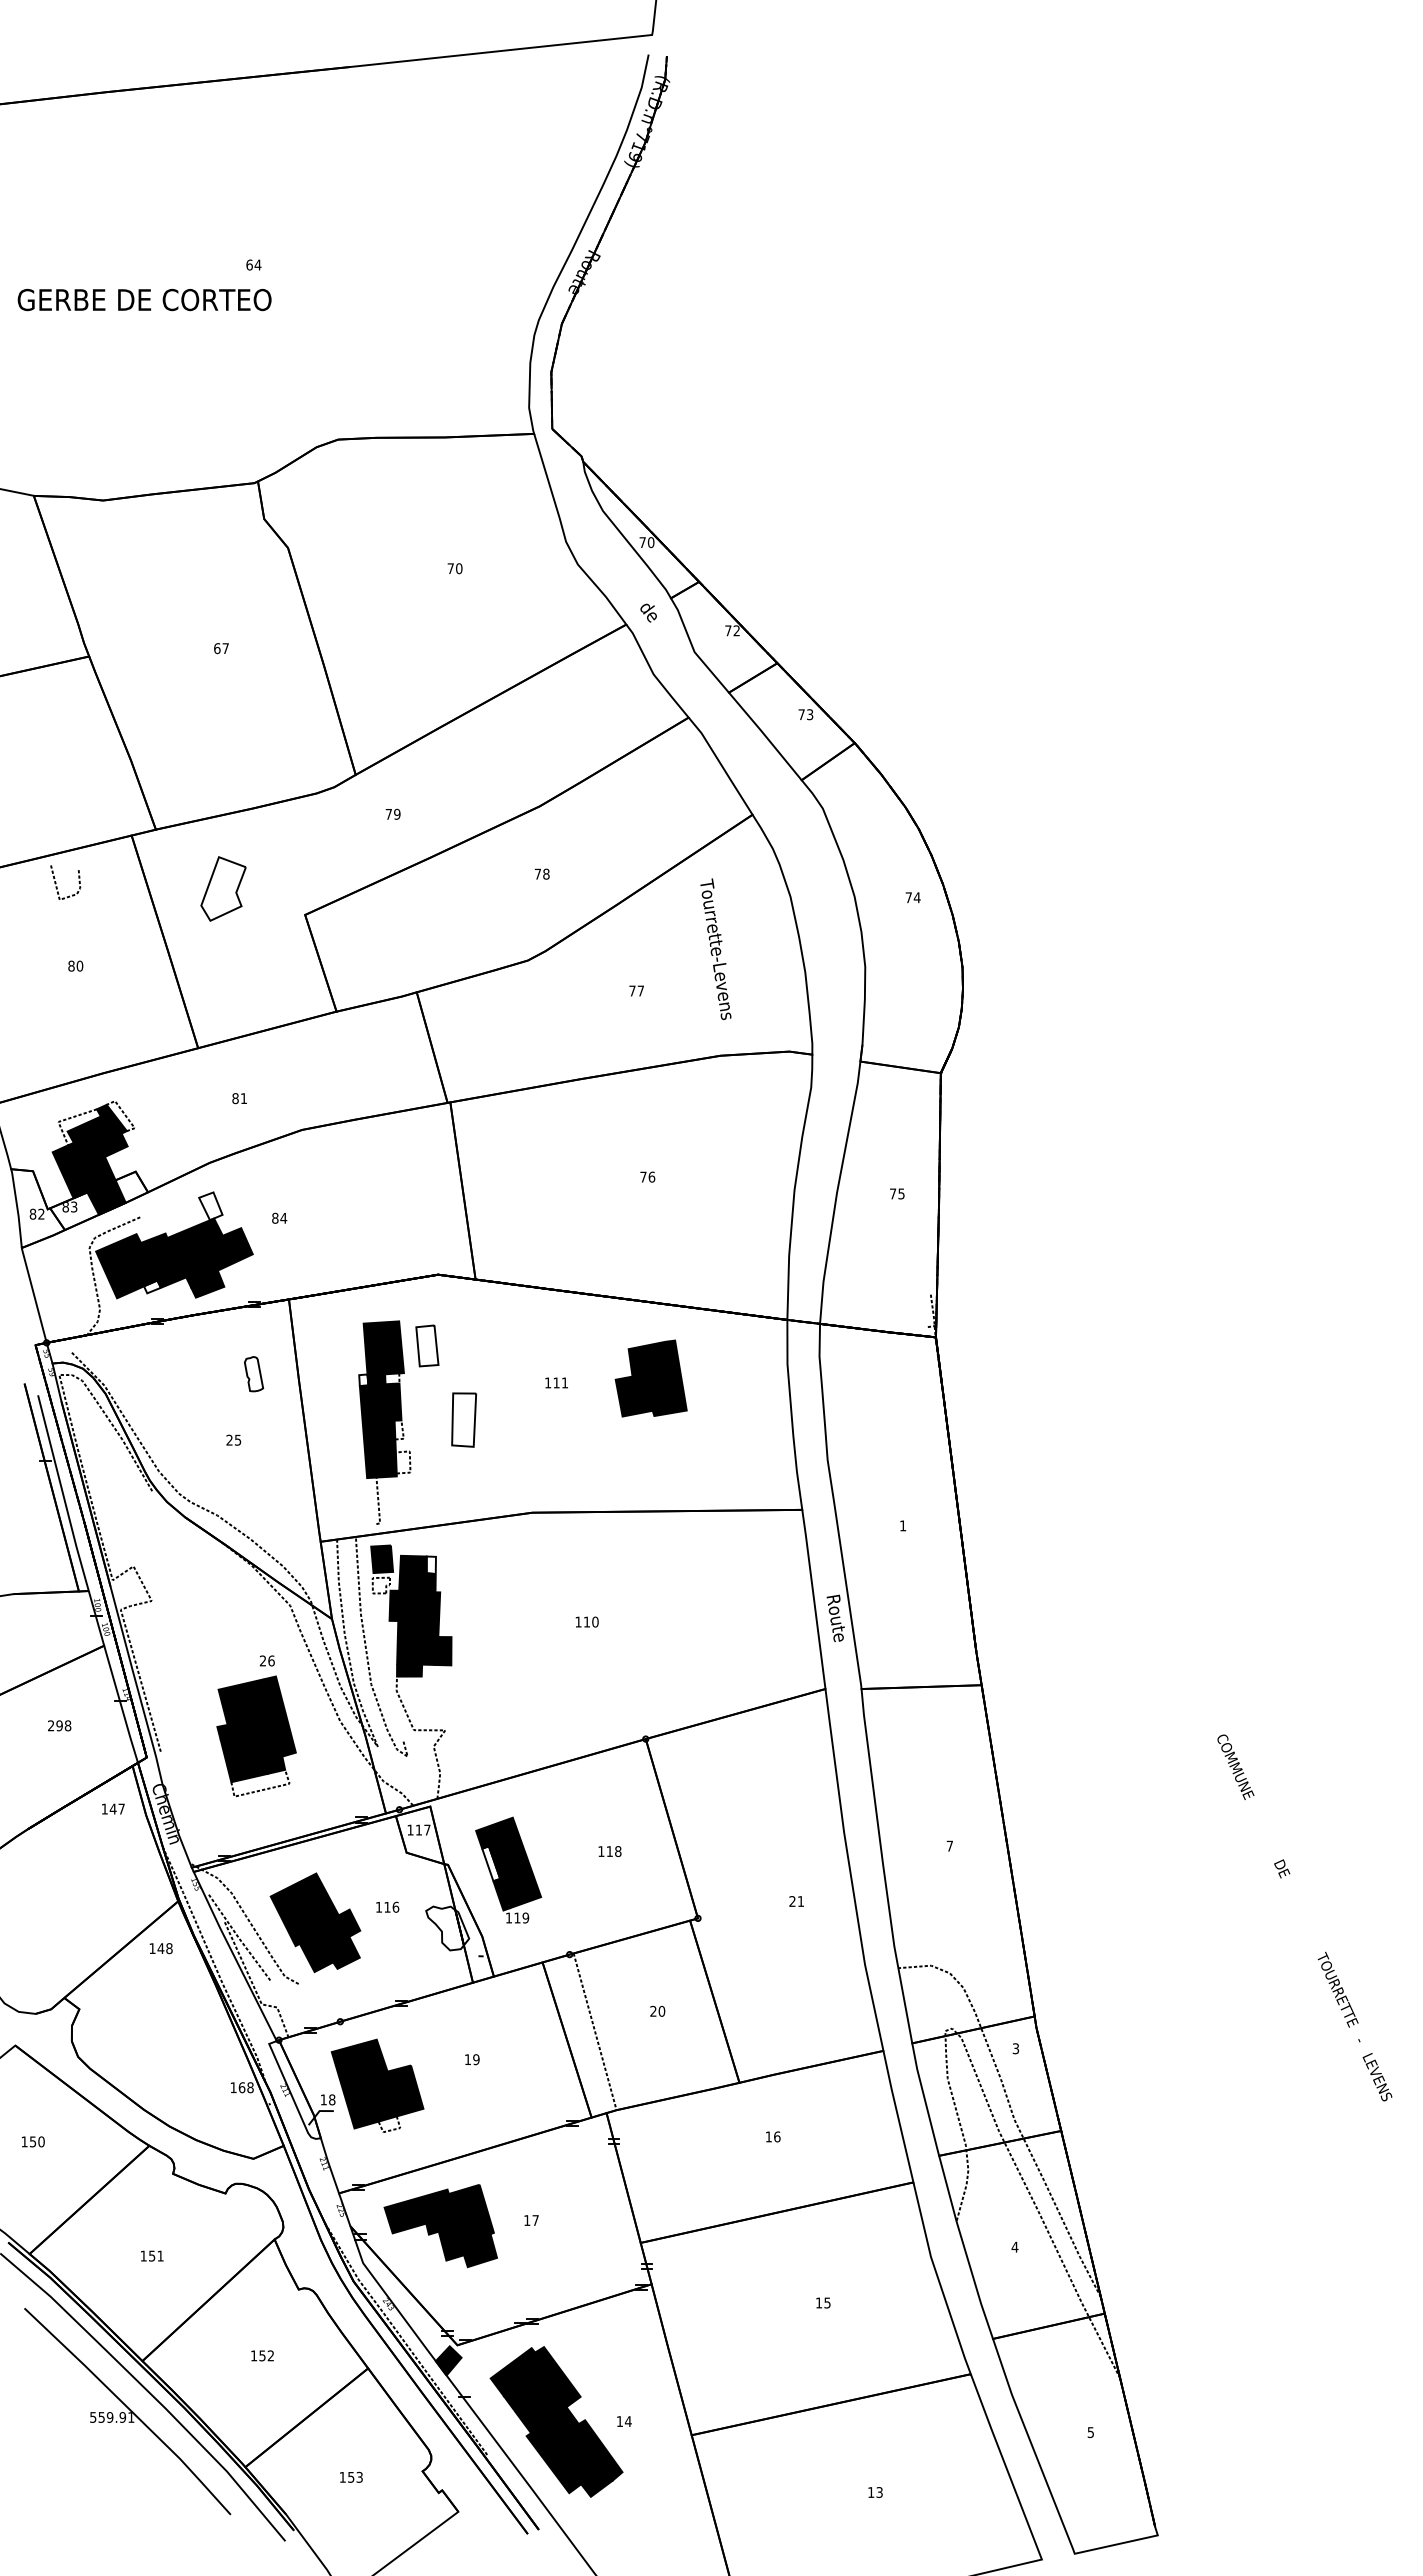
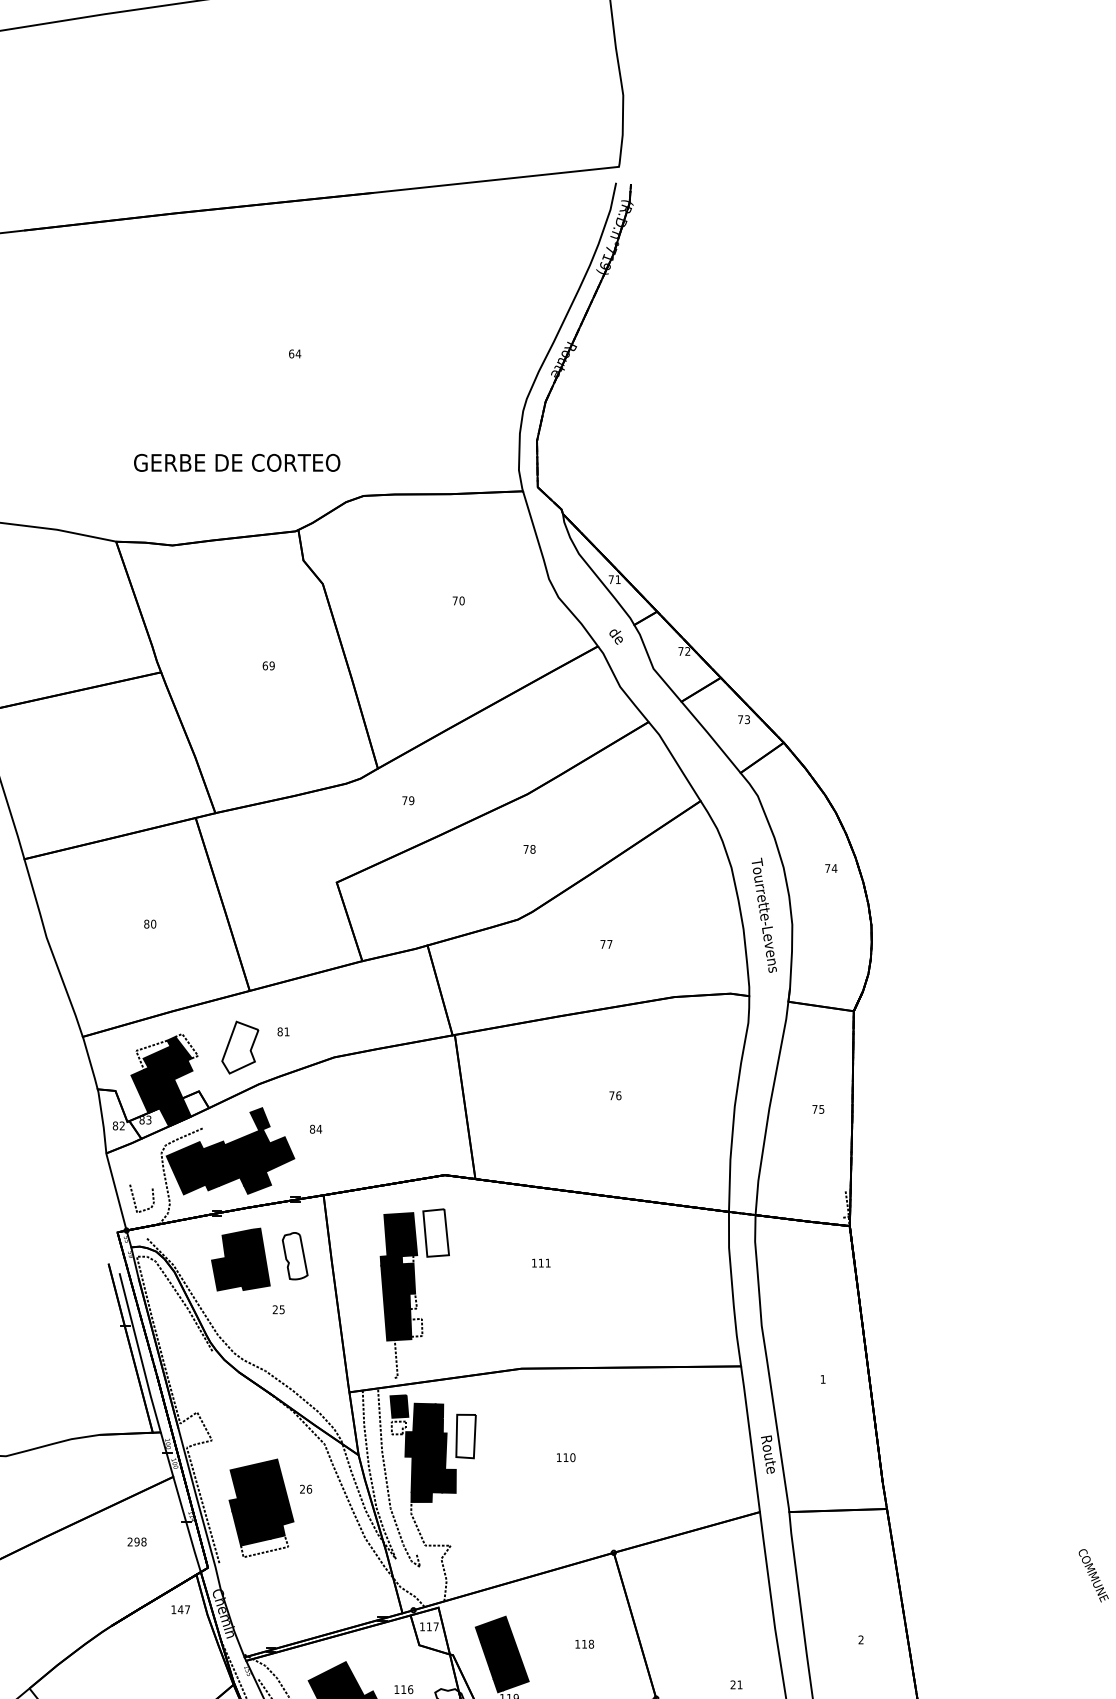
text: (144, 299) -> (237, 462), moved
text: (650, 542) -> (617, 579), 70 -> 71
text: (225, 648) -> (272, 665), 67 -> 69
line: (57, 886) -> (135, 1201), moved
part: (223, 888) -> (240, 1047), moved
text: (715, 948) -> (764, 914), moved
fill: (210, 1206) -> (259, 1119), added
fill: (151, 1286) -> (211, 1184), added
part: (427, 1345) -> (436, 1232), size x1.43
part: (253, 1373) -> (294, 1255), size x1.67
part: (650, 1378) -> (240, 1259), moved
fill: (363, 1380) -> (384, 1261), added
part: (464, 1419) -> (466, 1436), moved
fill: (430, 1565) -> (438, 1411), added
part: (256, 1736) -> (261, 1508), moved
text: (949, 1845) -> (860, 1639), 7 -> 2
fill: (491, 1863) -> (488, 1653), added

